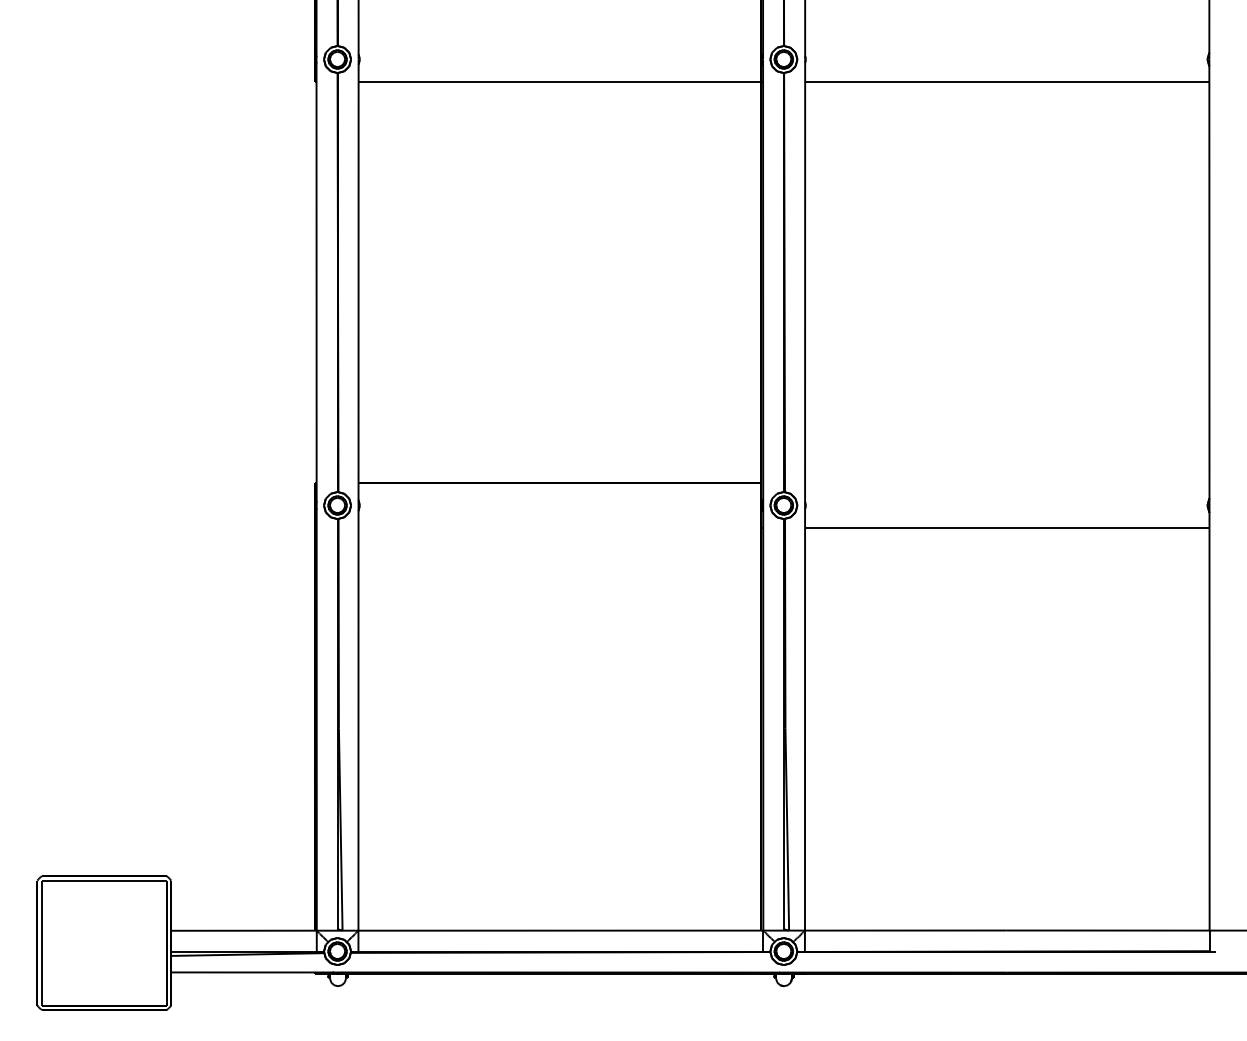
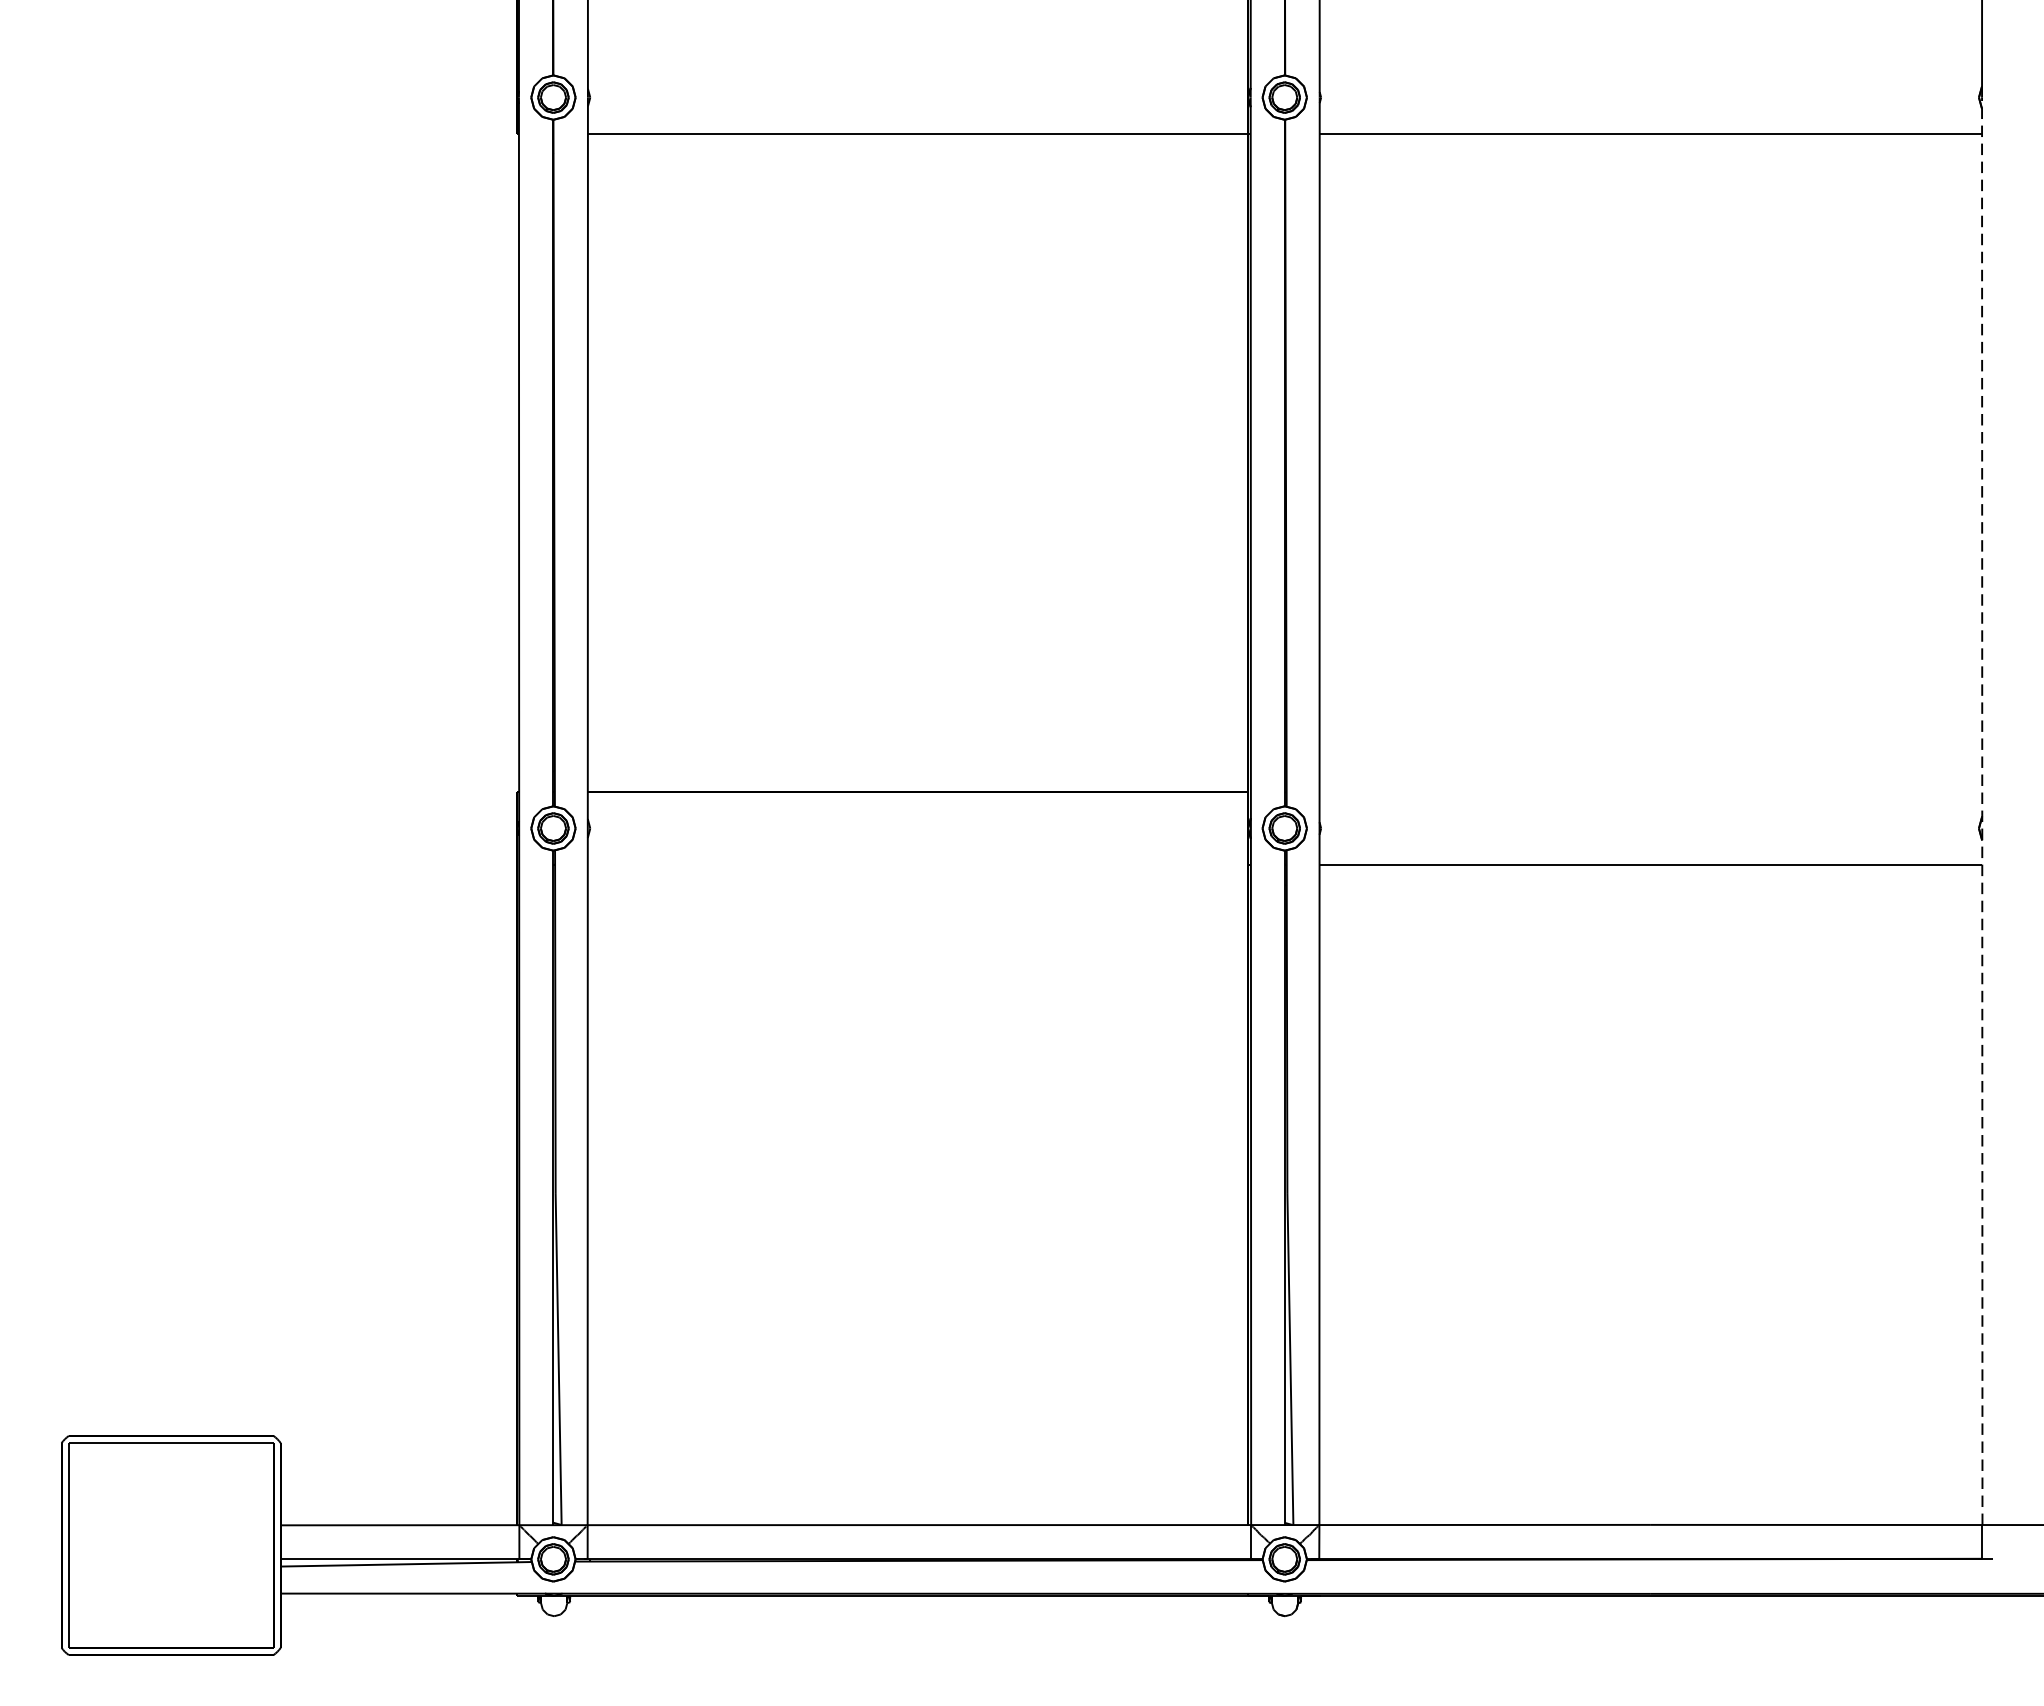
line: (1209, 495) -> (1982, 812), solid -> dashed

